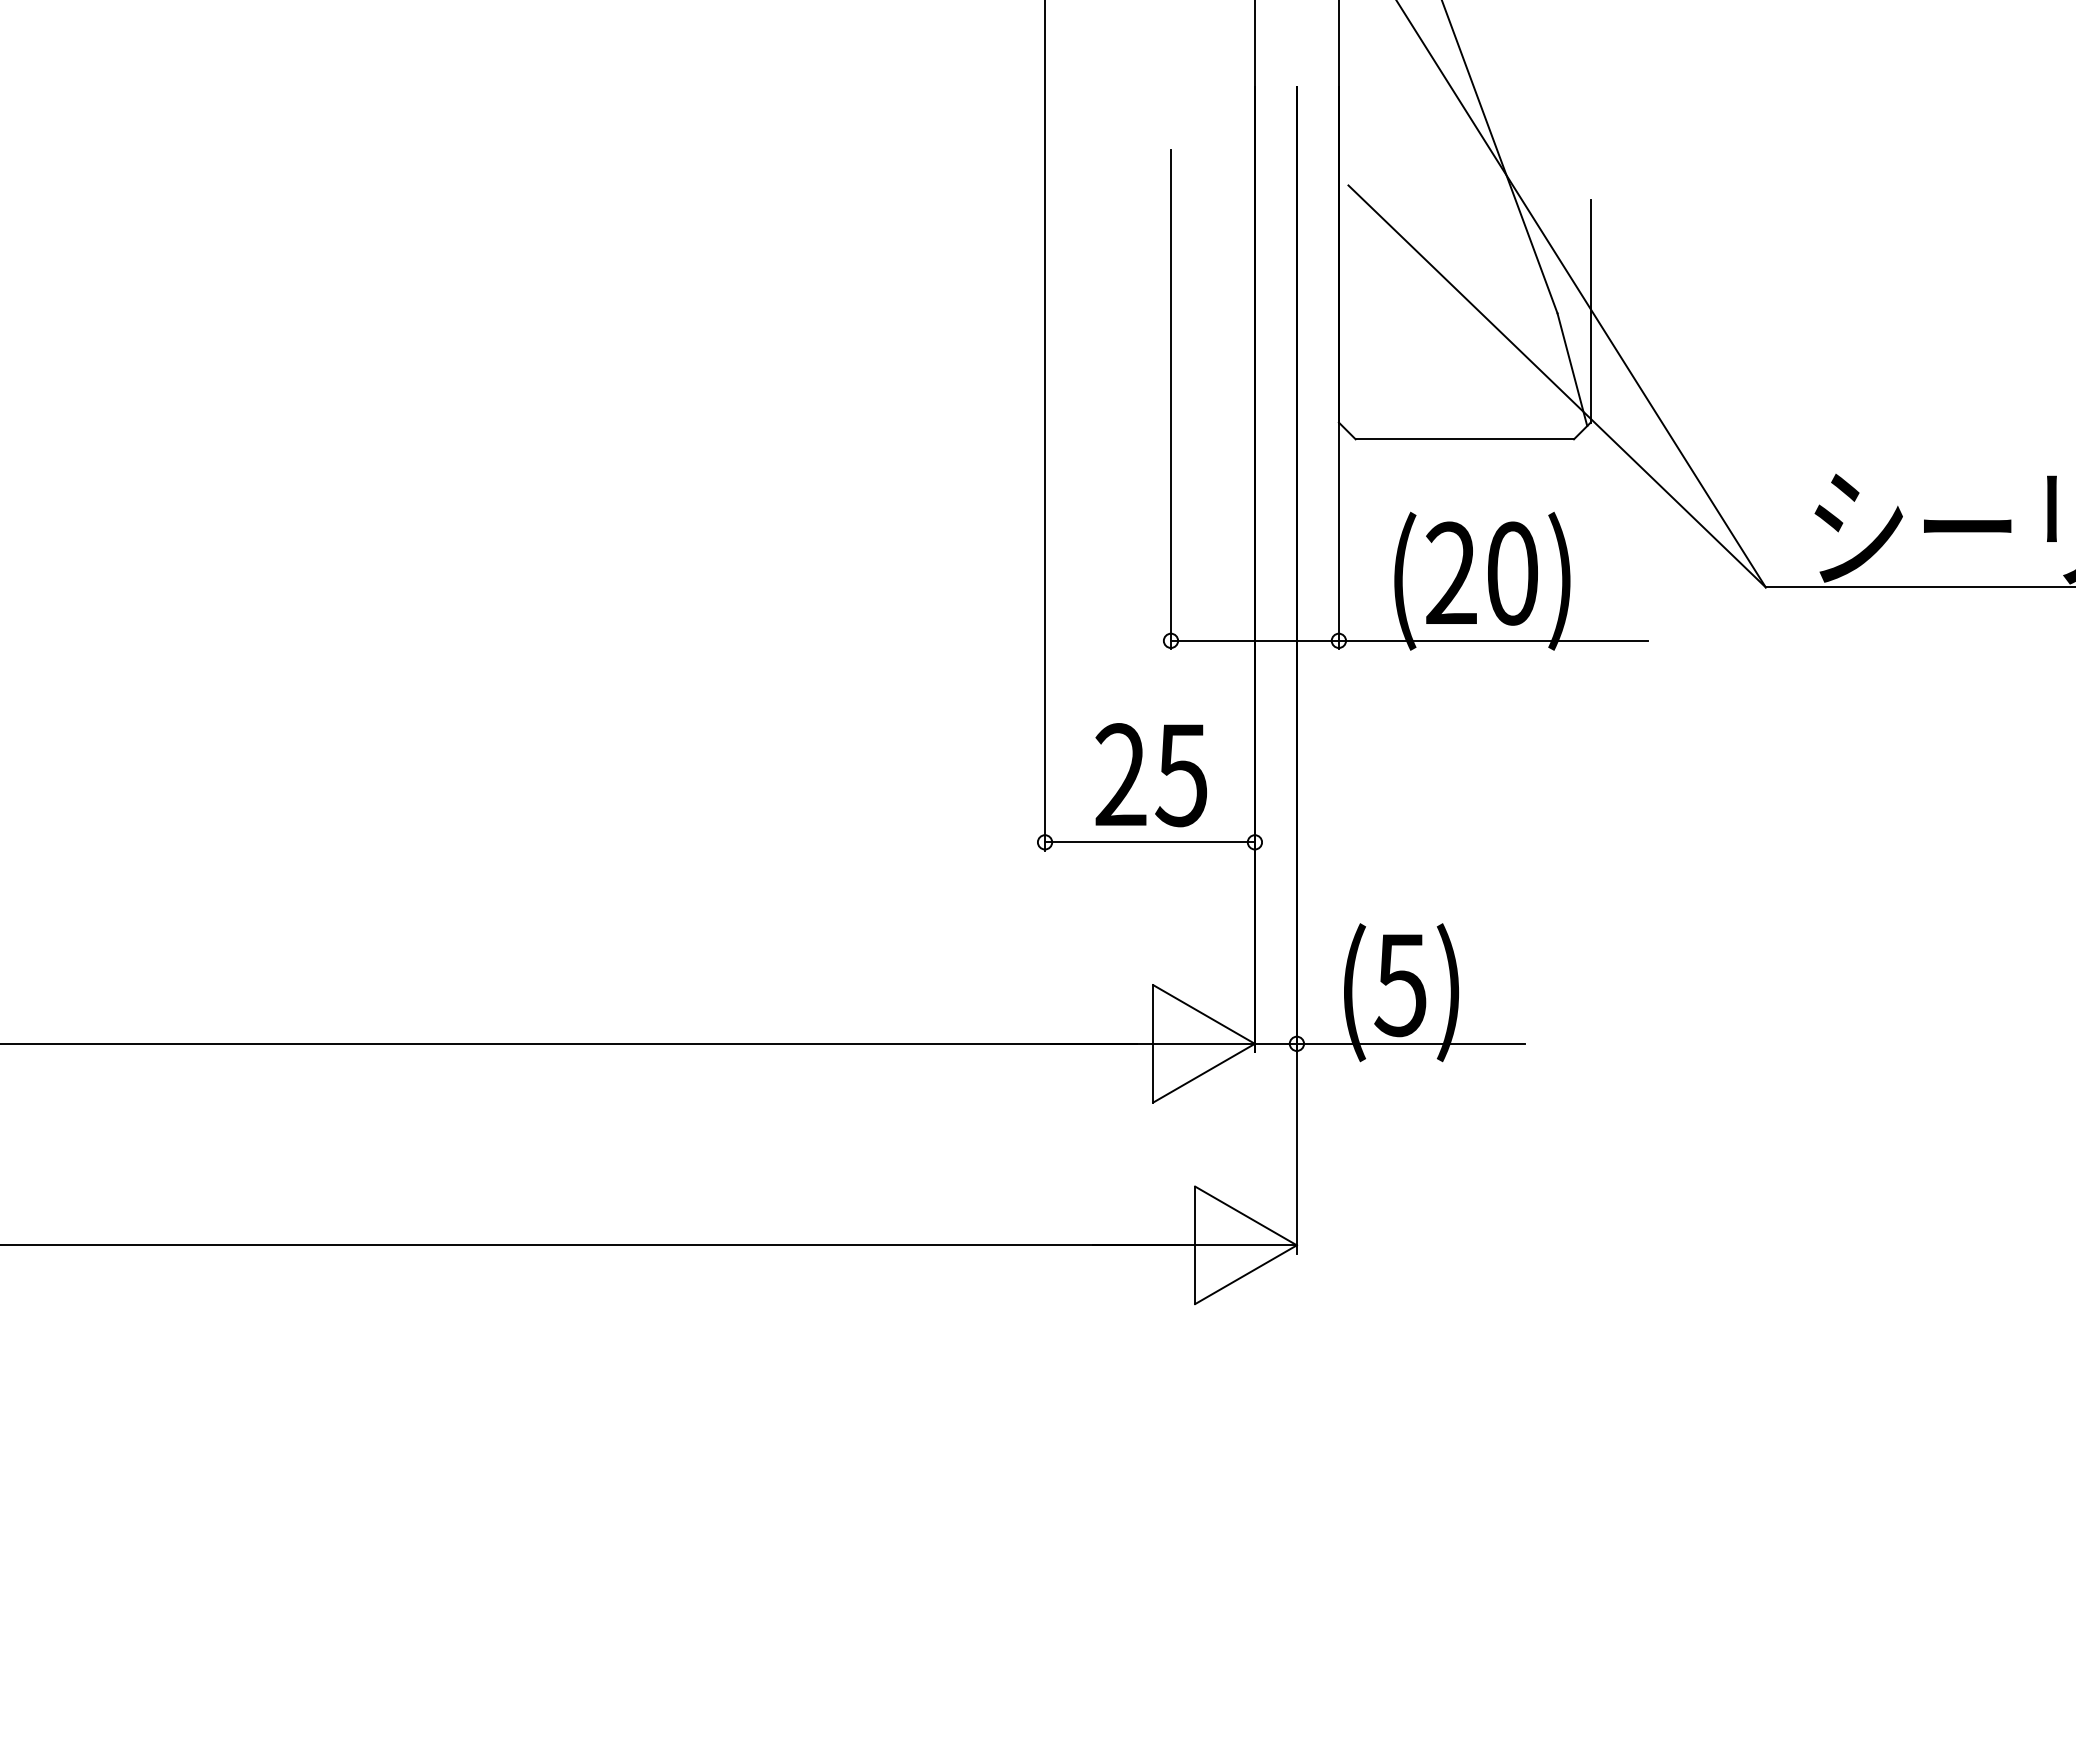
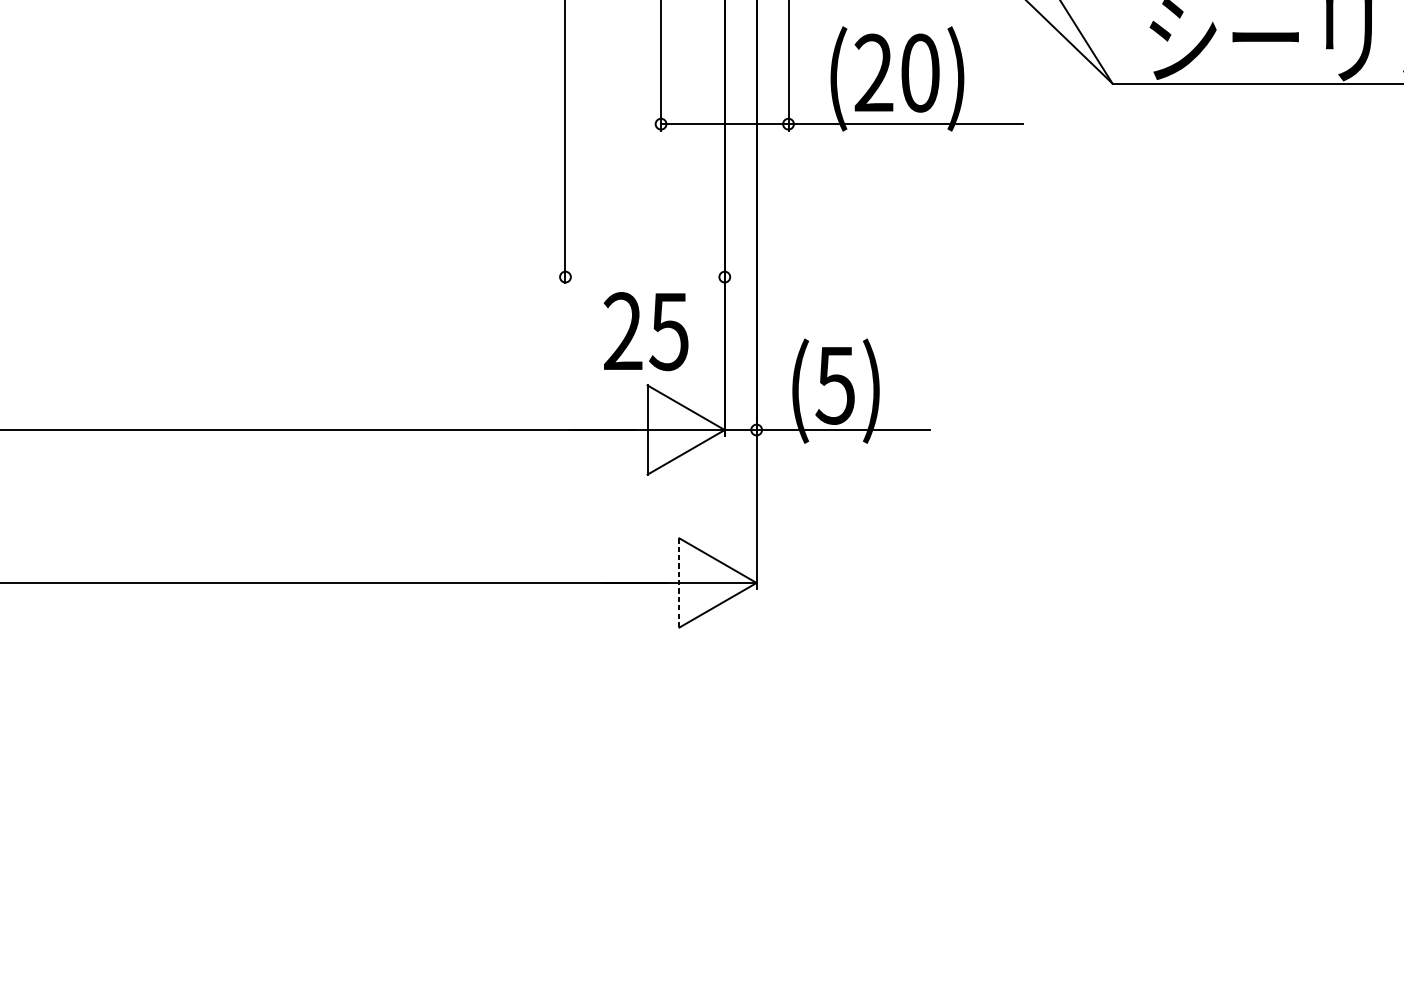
text: (1150, 775) -> (645, 331), moved
line: (1149, 842) -> (644, 277), removed
line: (1195, 1245) -> (679, 583), solid -> dashed

